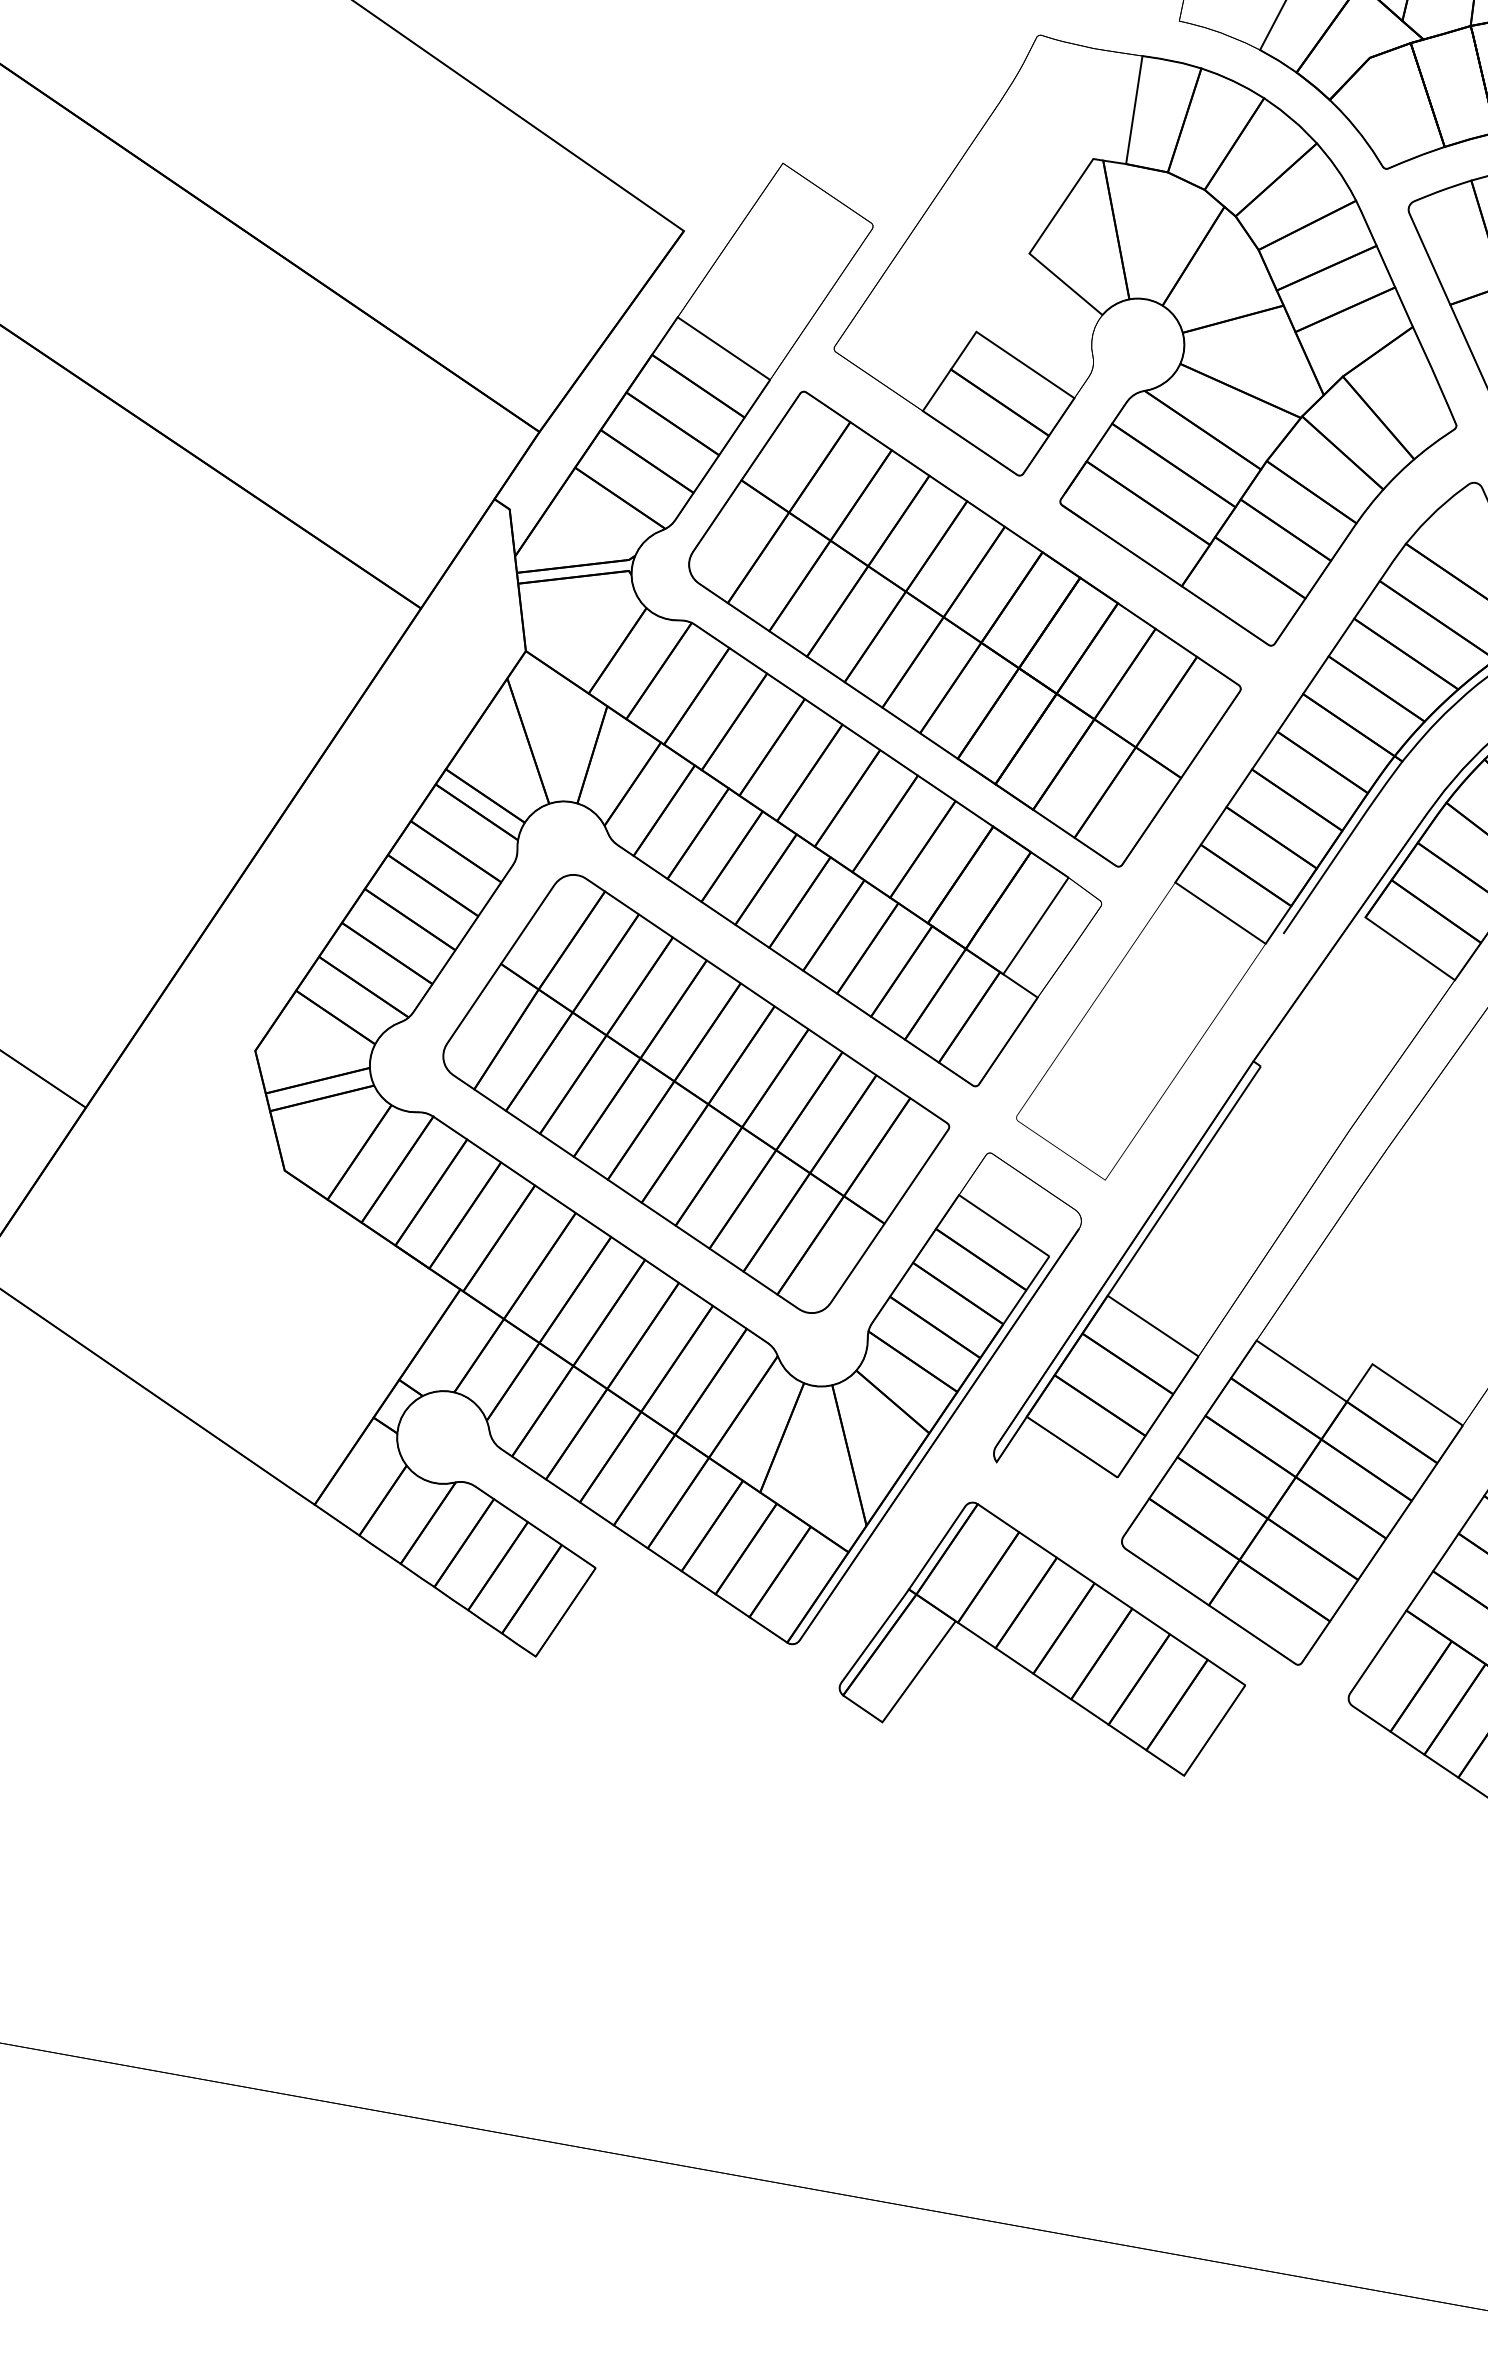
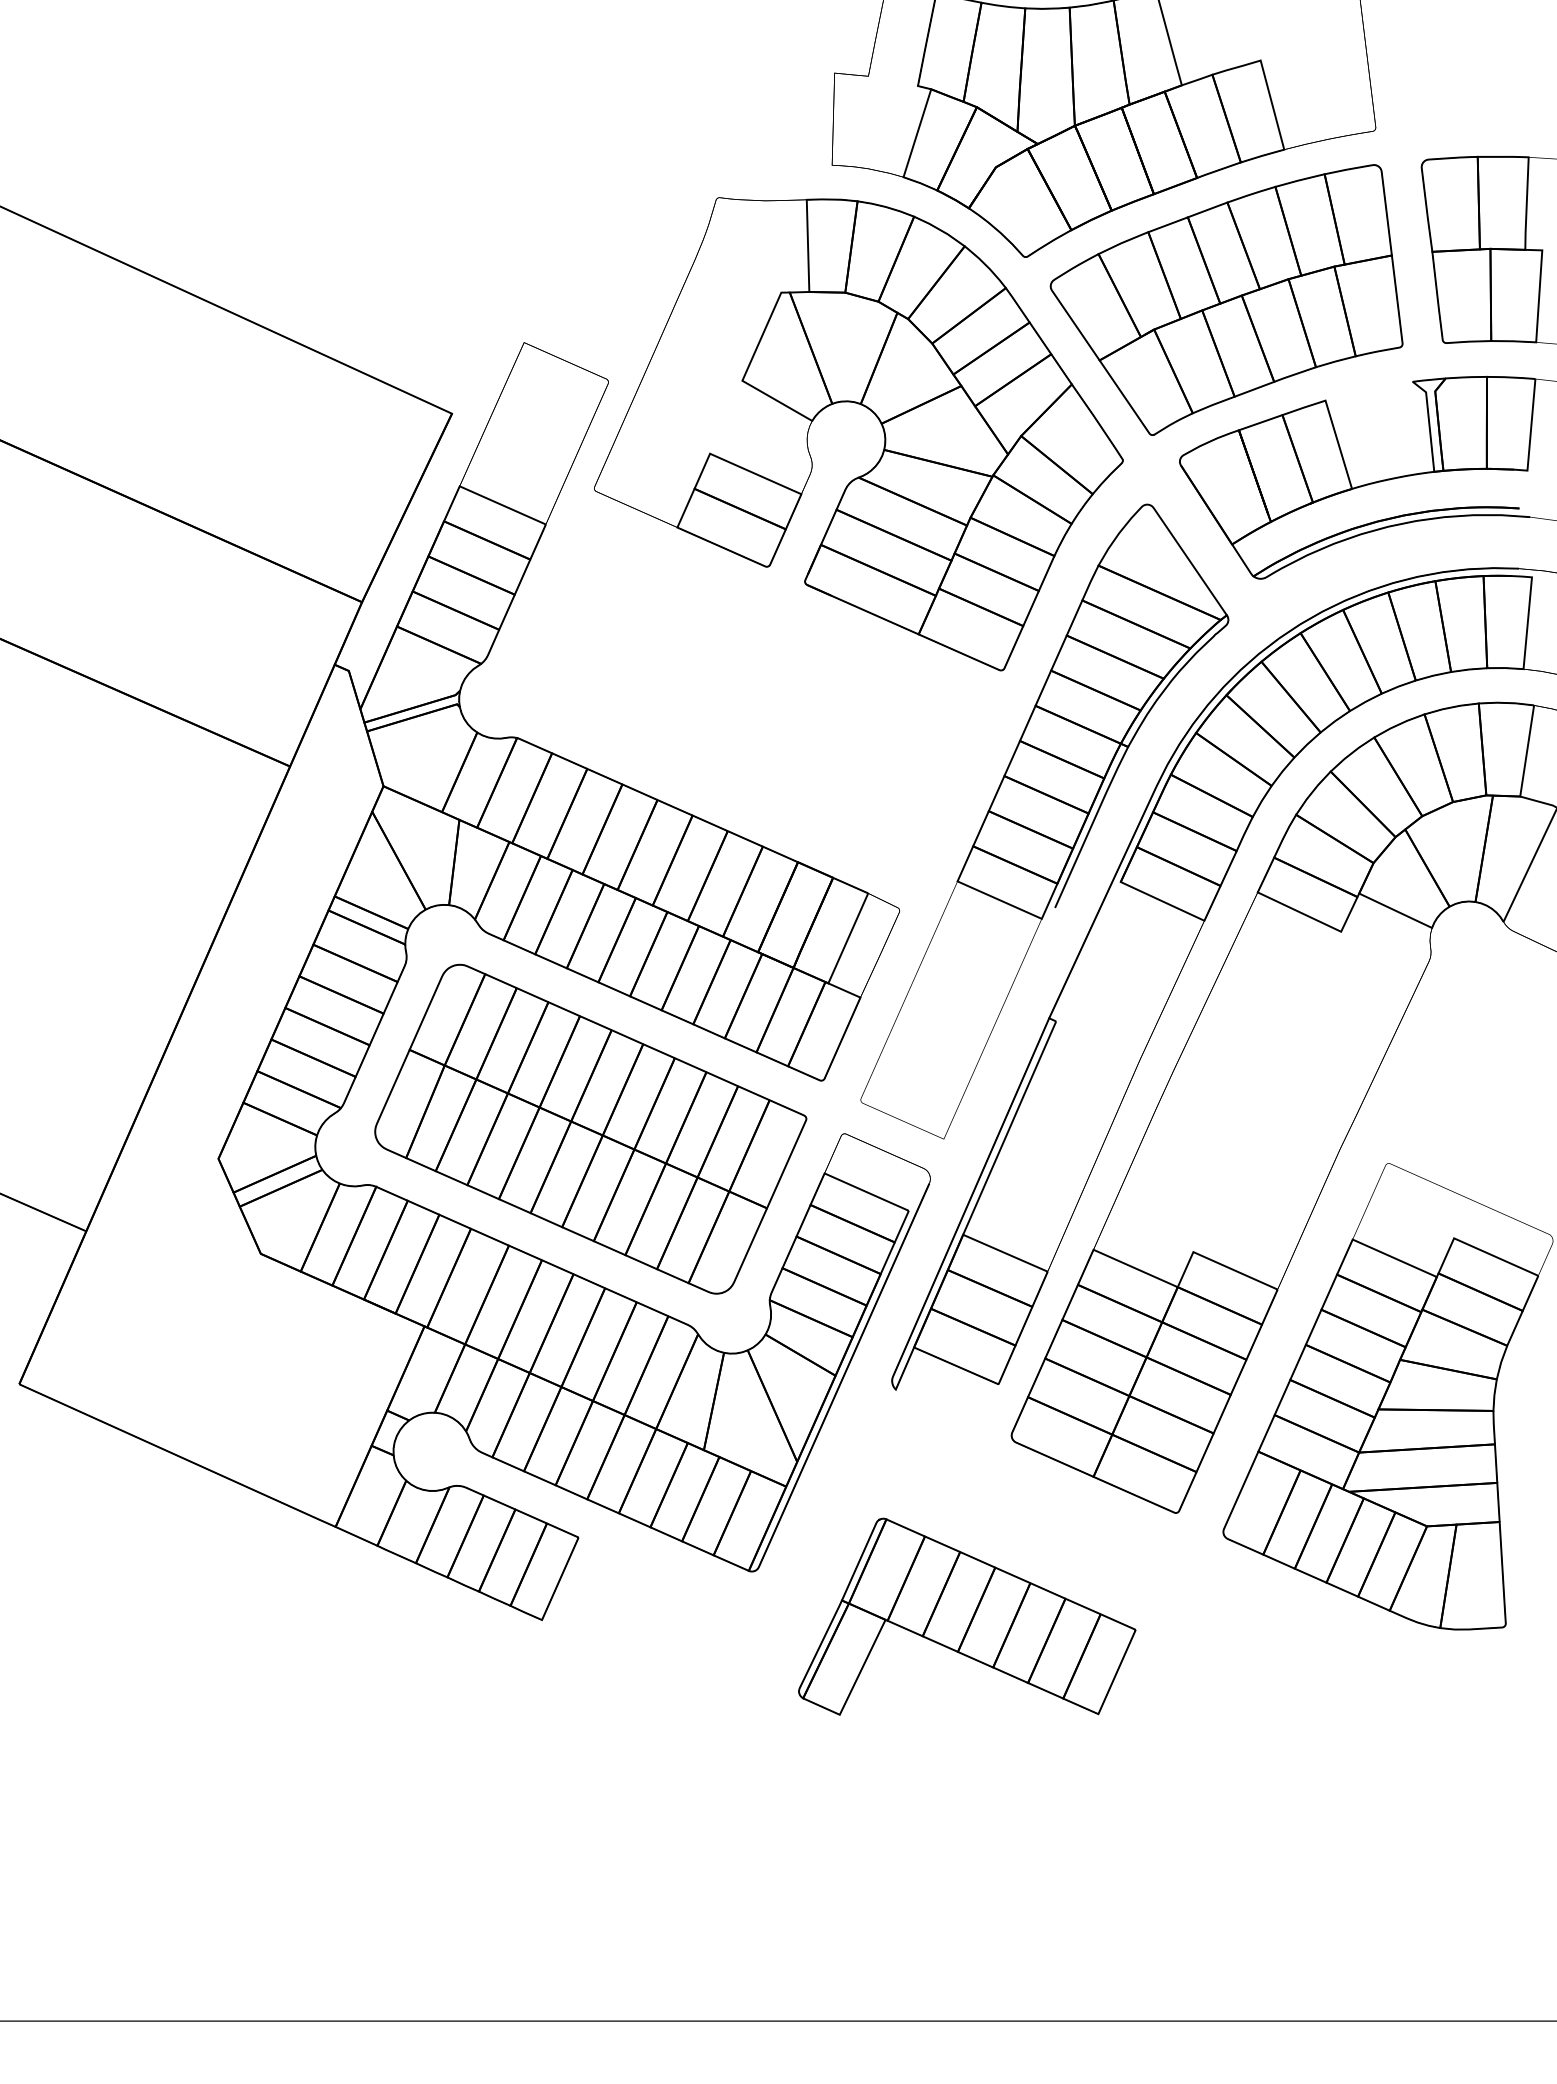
part: (964, 629) -> (744, 702), removed
part: (1051, 1634) -> (967, 1616), moved

